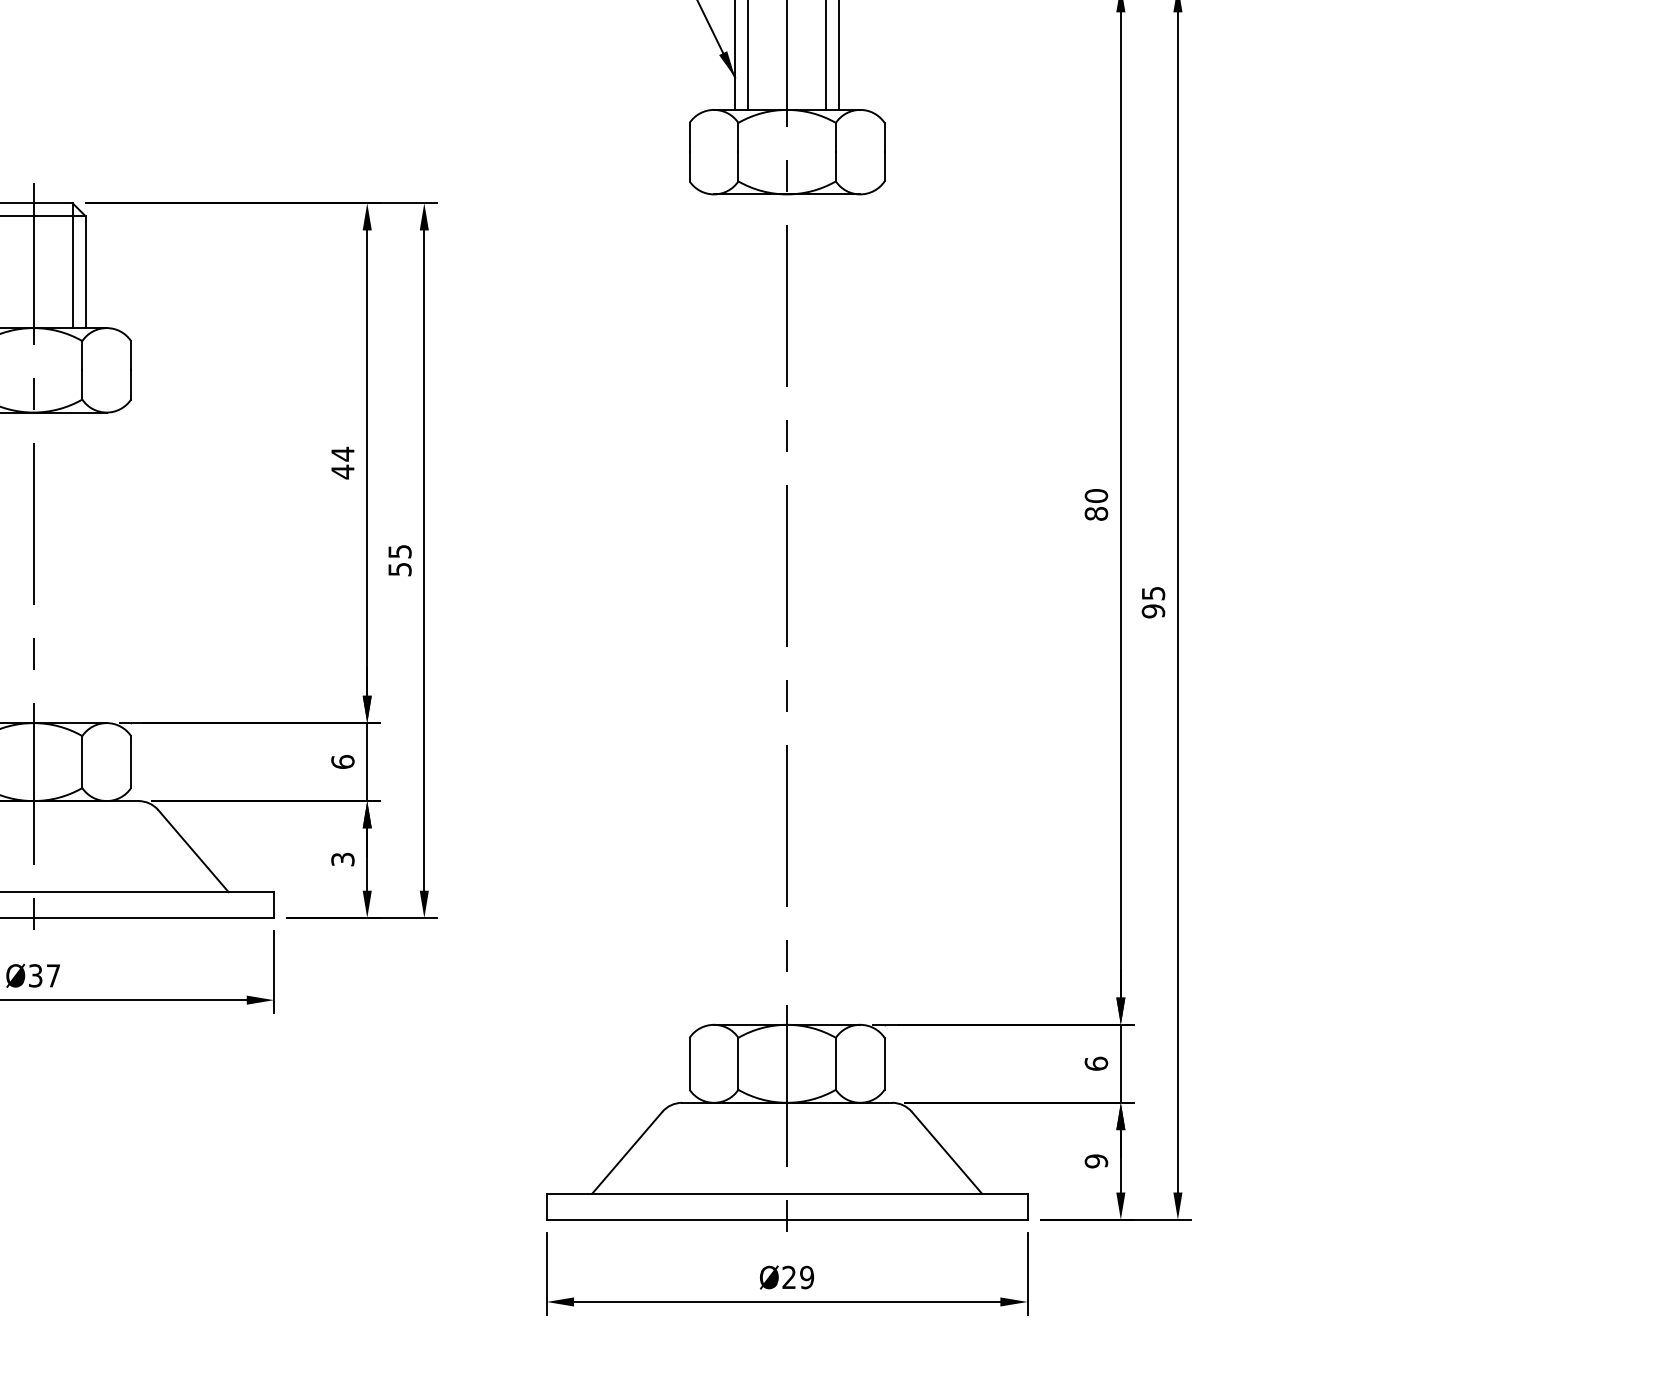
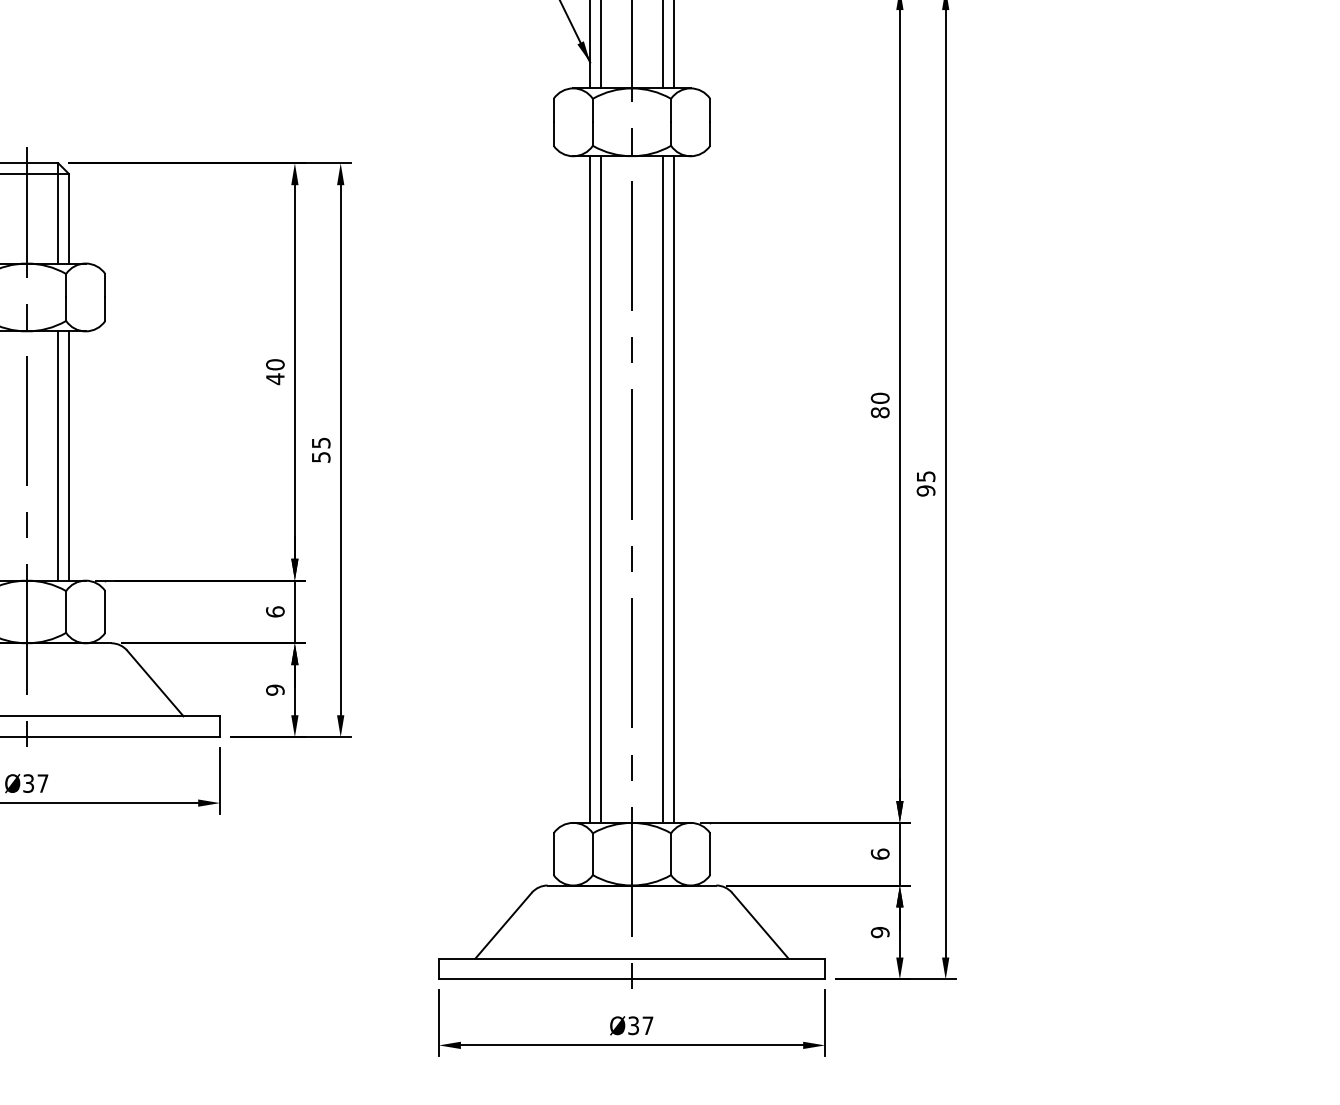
text: (342, 453) -> (275, 364), 44 -> 40
line: (72, 567) -> (58, 455), added
line: (85, 567) -> (68, 455), added
line: (735, 609) -> (590, 489), added
line: (748, 609) -> (600, 489), added
line: (826, 609) -> (663, 489), added
line: (839, 609) -> (674, 489), added
text: (342, 859) -> (275, 690), 3 -> 9
text: (798, 1277) -> (641, 1025), Ø29 -> Ø37

